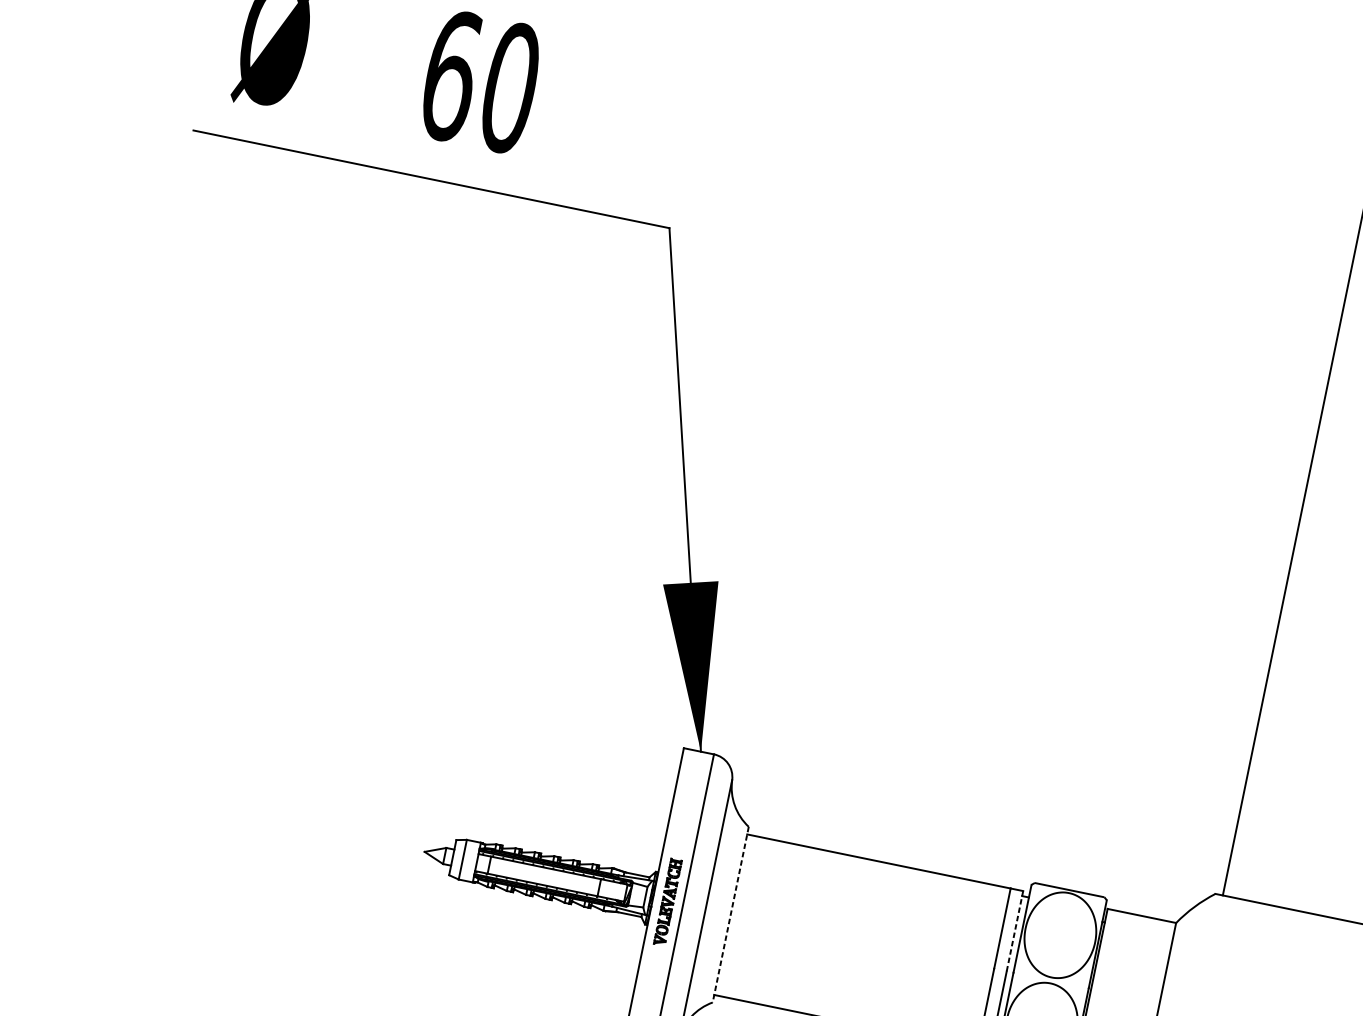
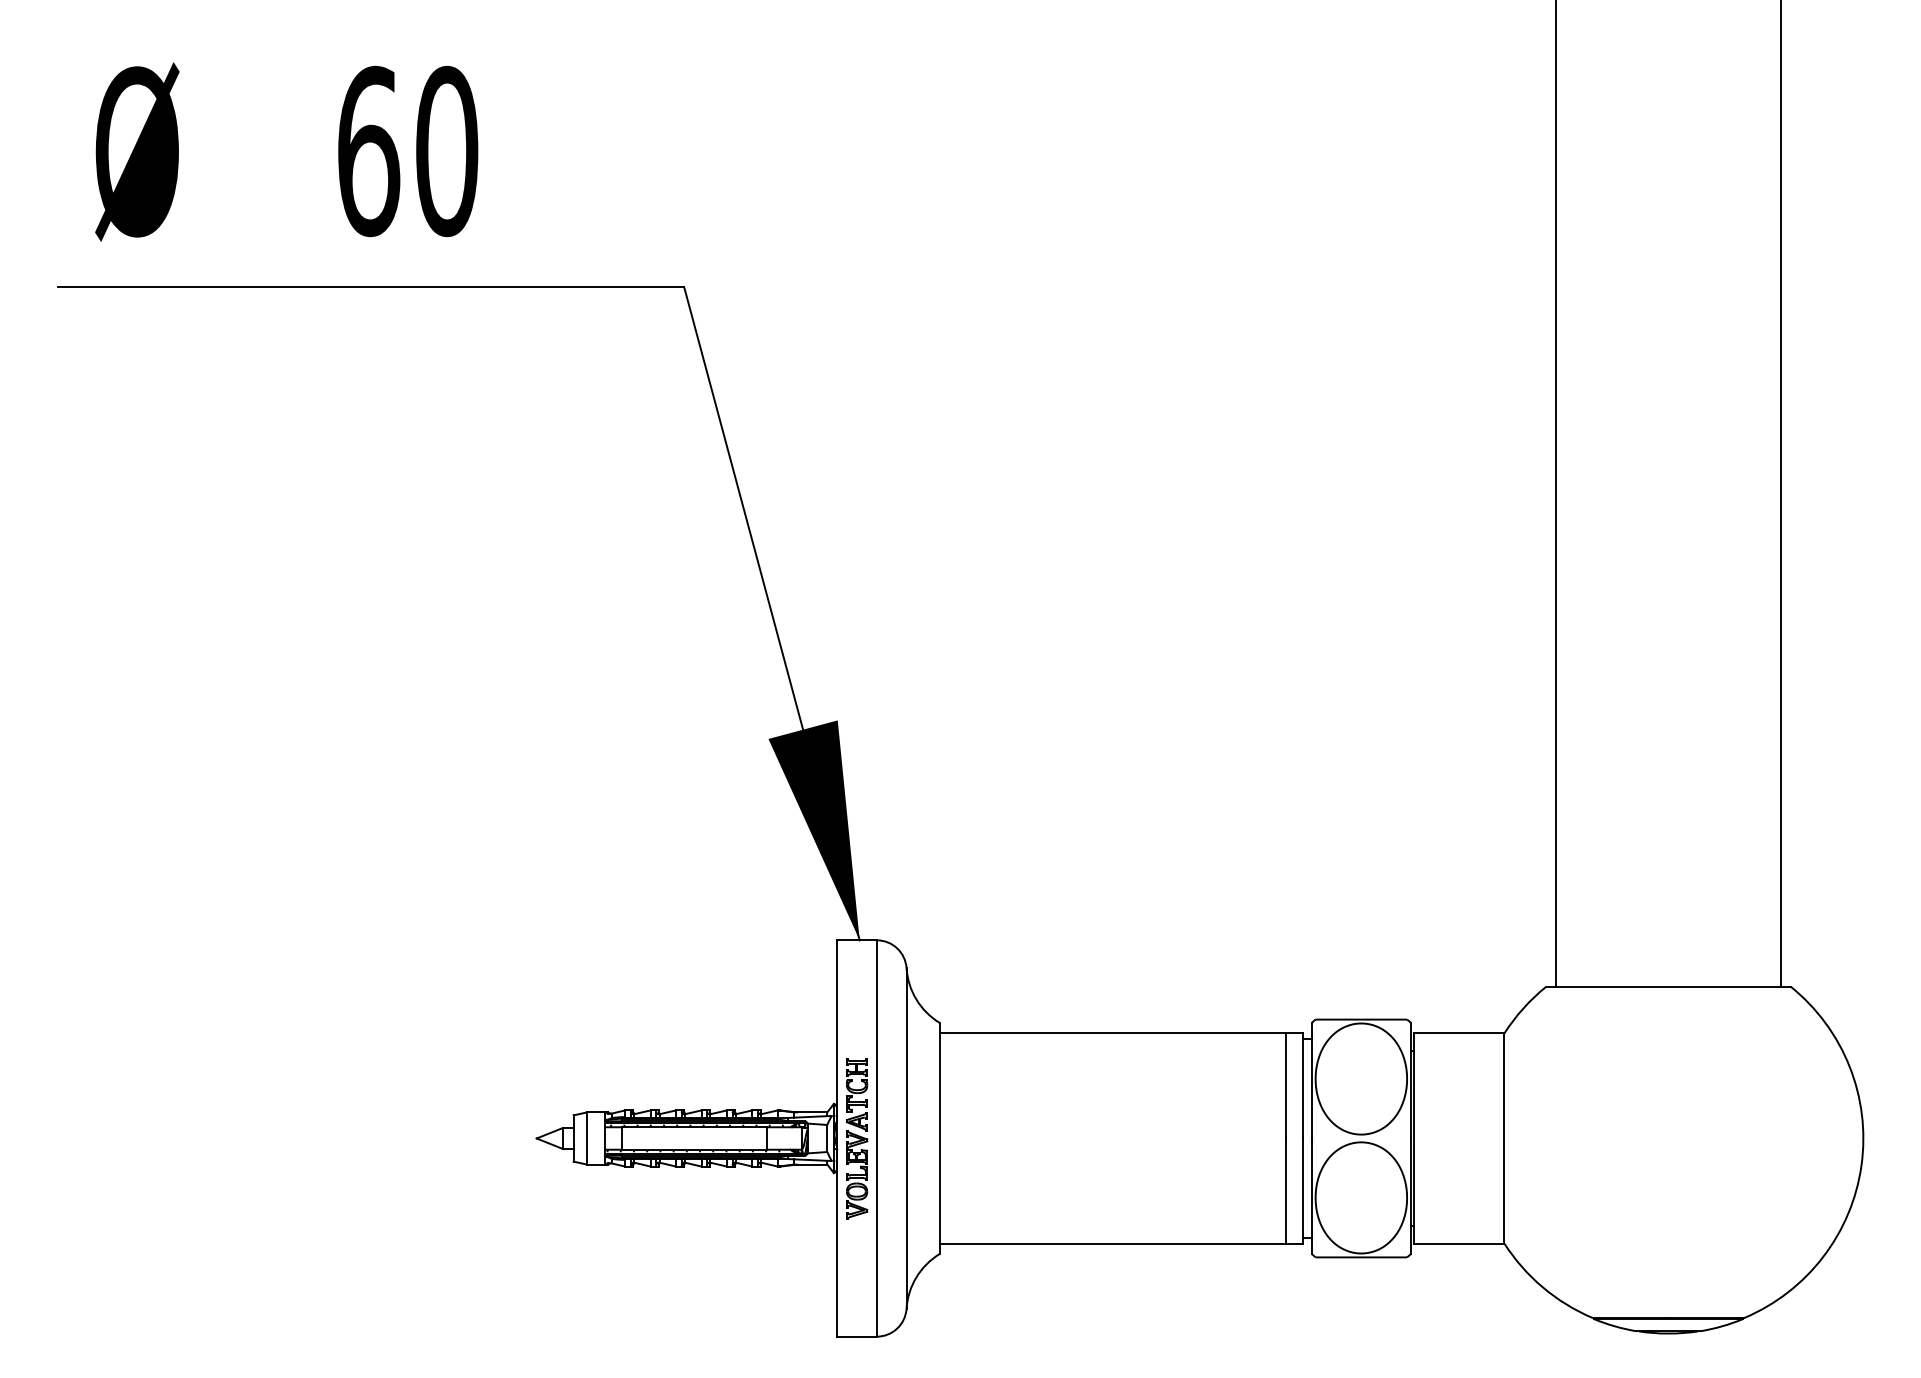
part: (667, 901) -> (856, 1138), size x1.43
line: (730, 914) -> (939, 1138), dashed -> solid
line: (1014, 931) -> (1302, 1085), dashed -> solid

